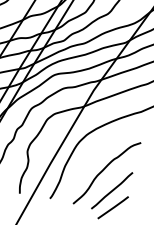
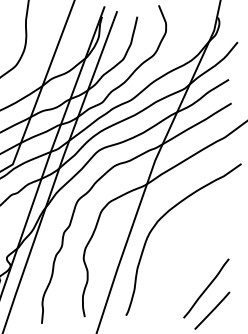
curve: (104, 170) -> (190, 263), removed

